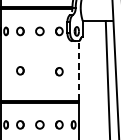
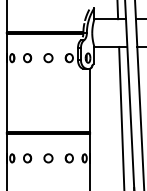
part: (20, 70) -> (27, 100), removed
line: (79, 70) -> (90, 100), dashed -> solid
part: (58, 71) -> (68, 101), removed

